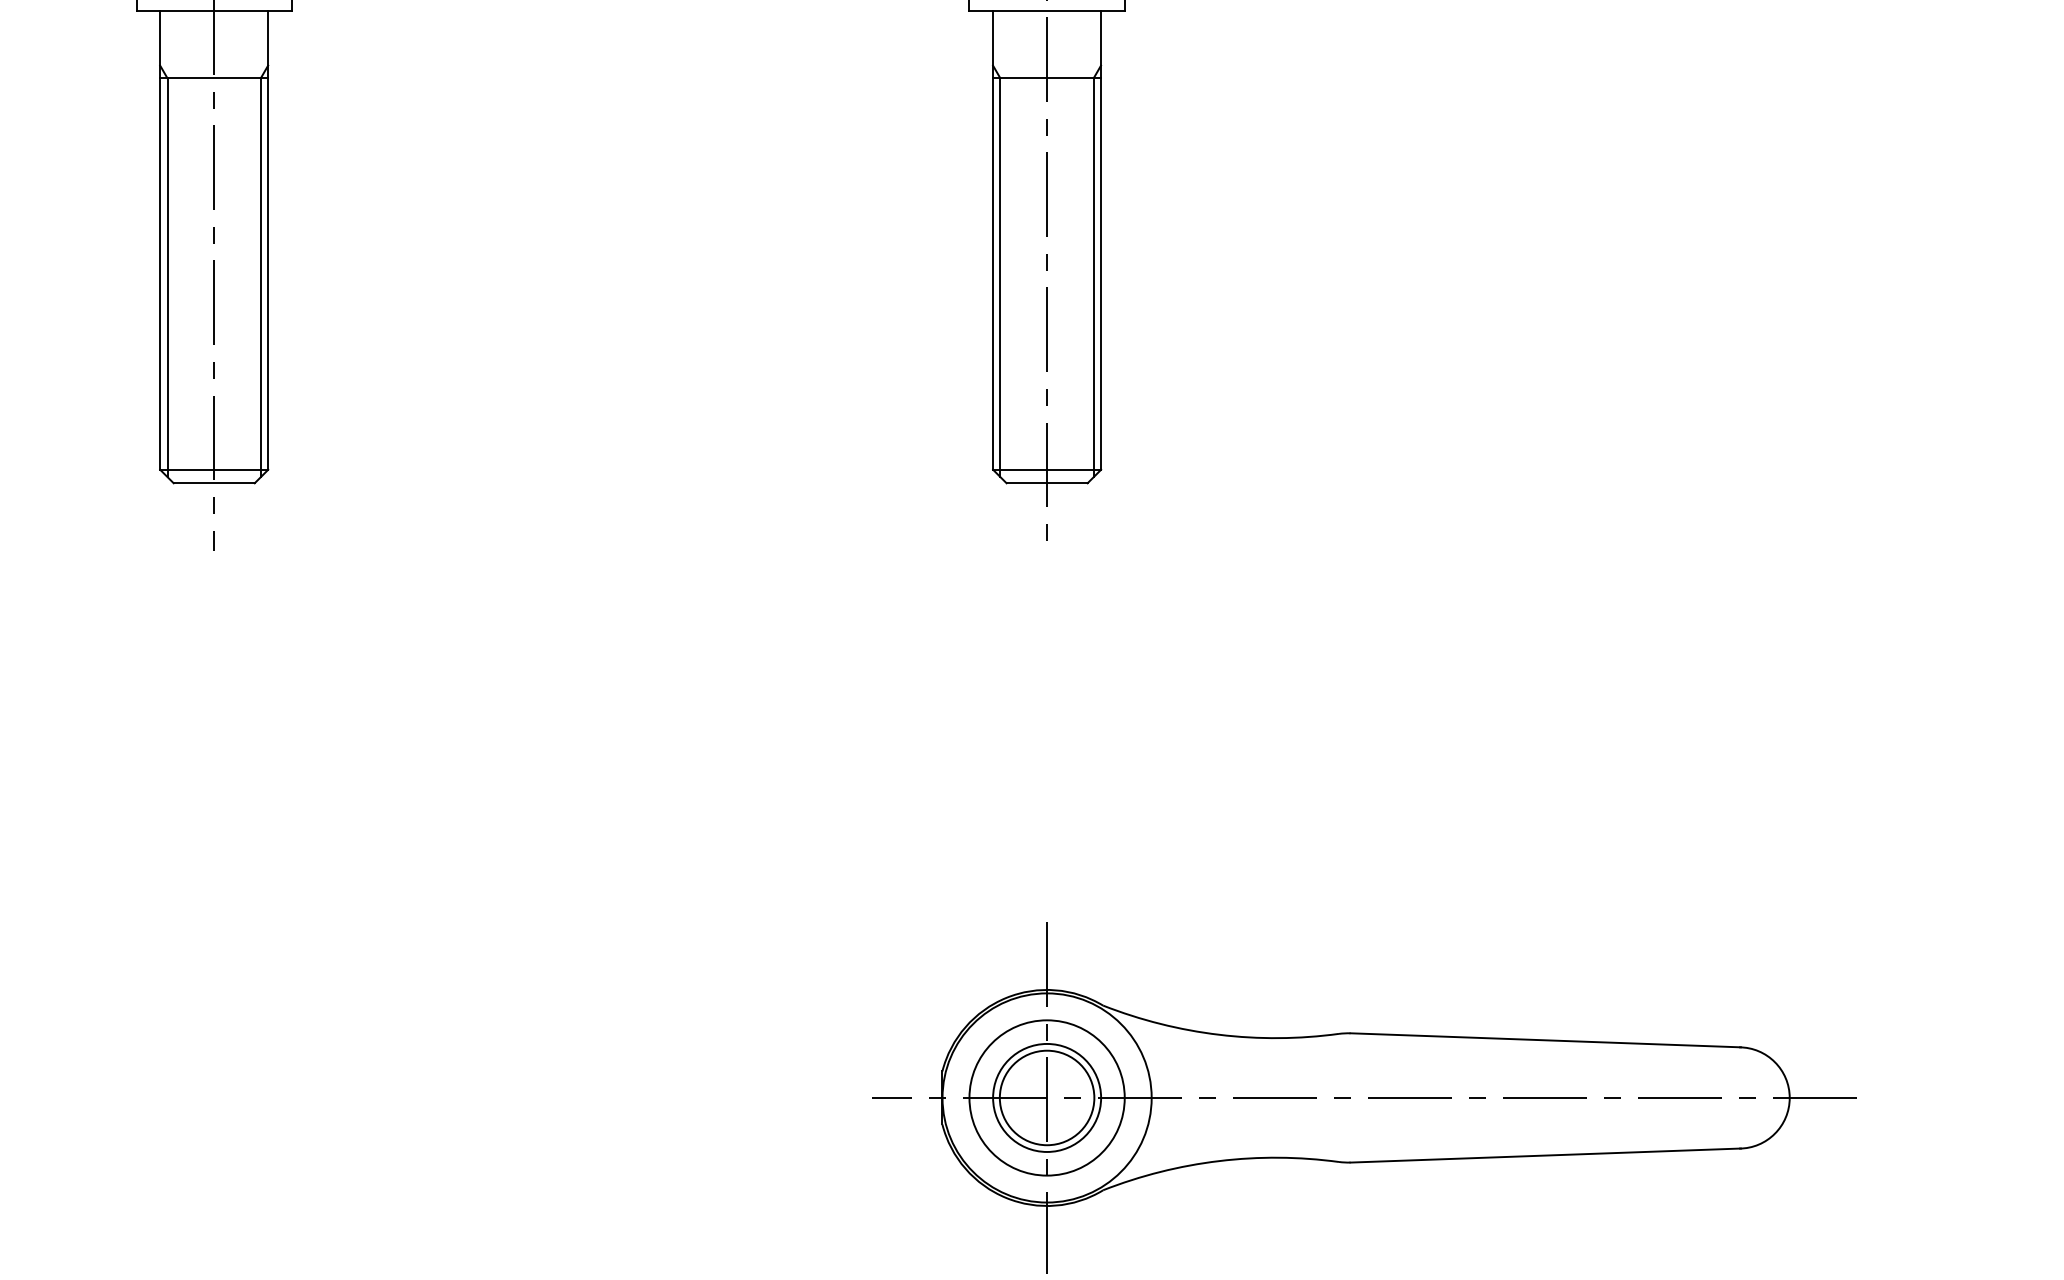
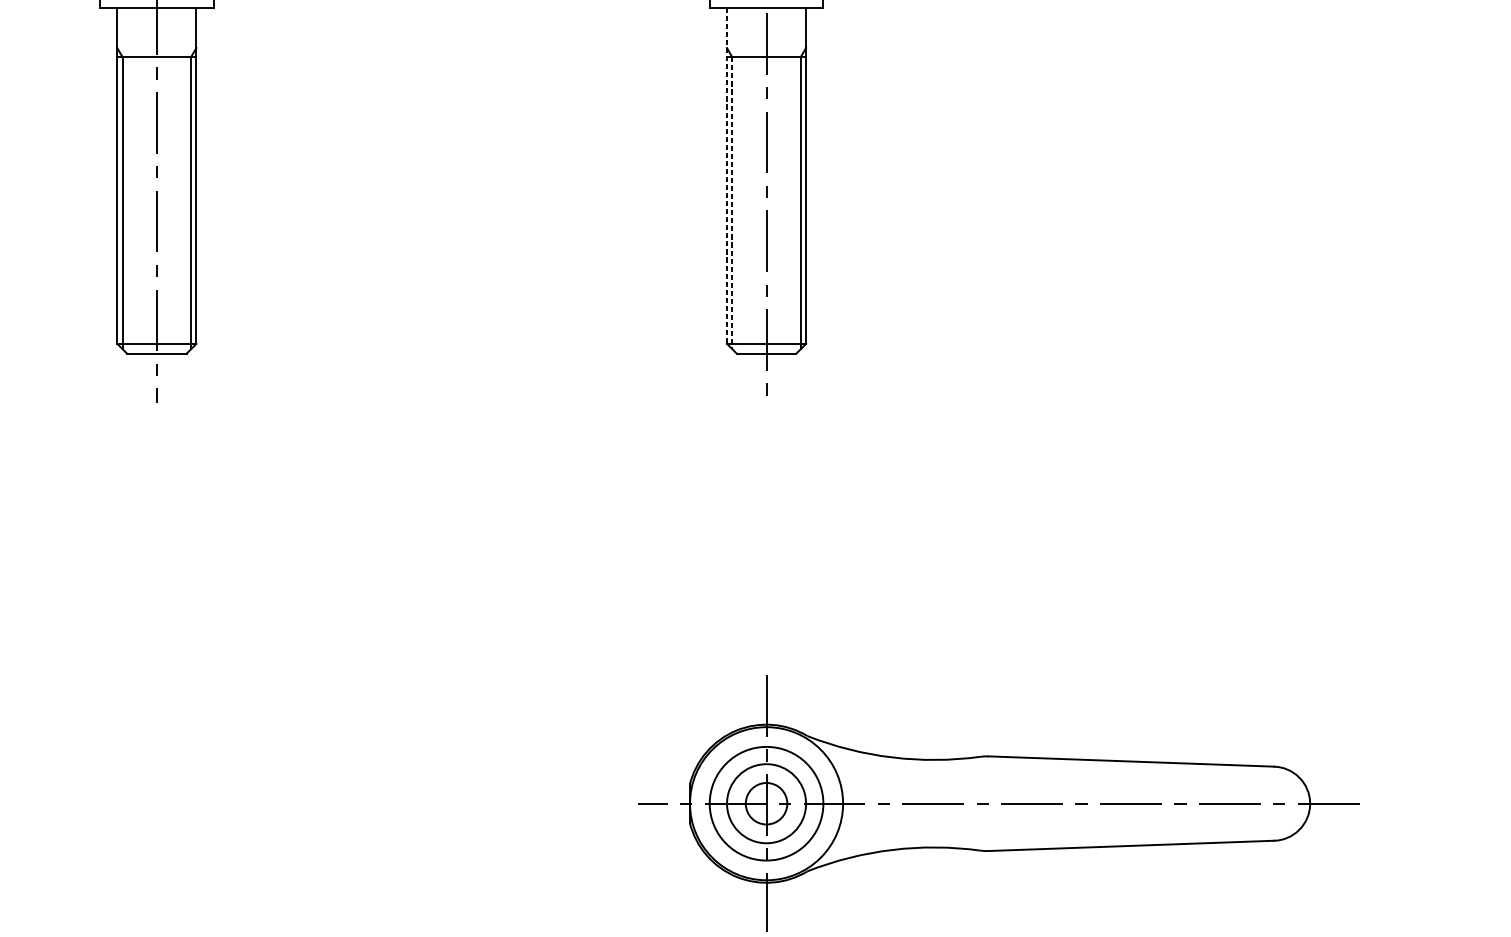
line: (993, 240) -> (727, 176), solid -> dashed
line: (1000, 278) -> (732, 203), solid -> dashed
circle: (1046, 1097) -> (766, 803), size x0.6

